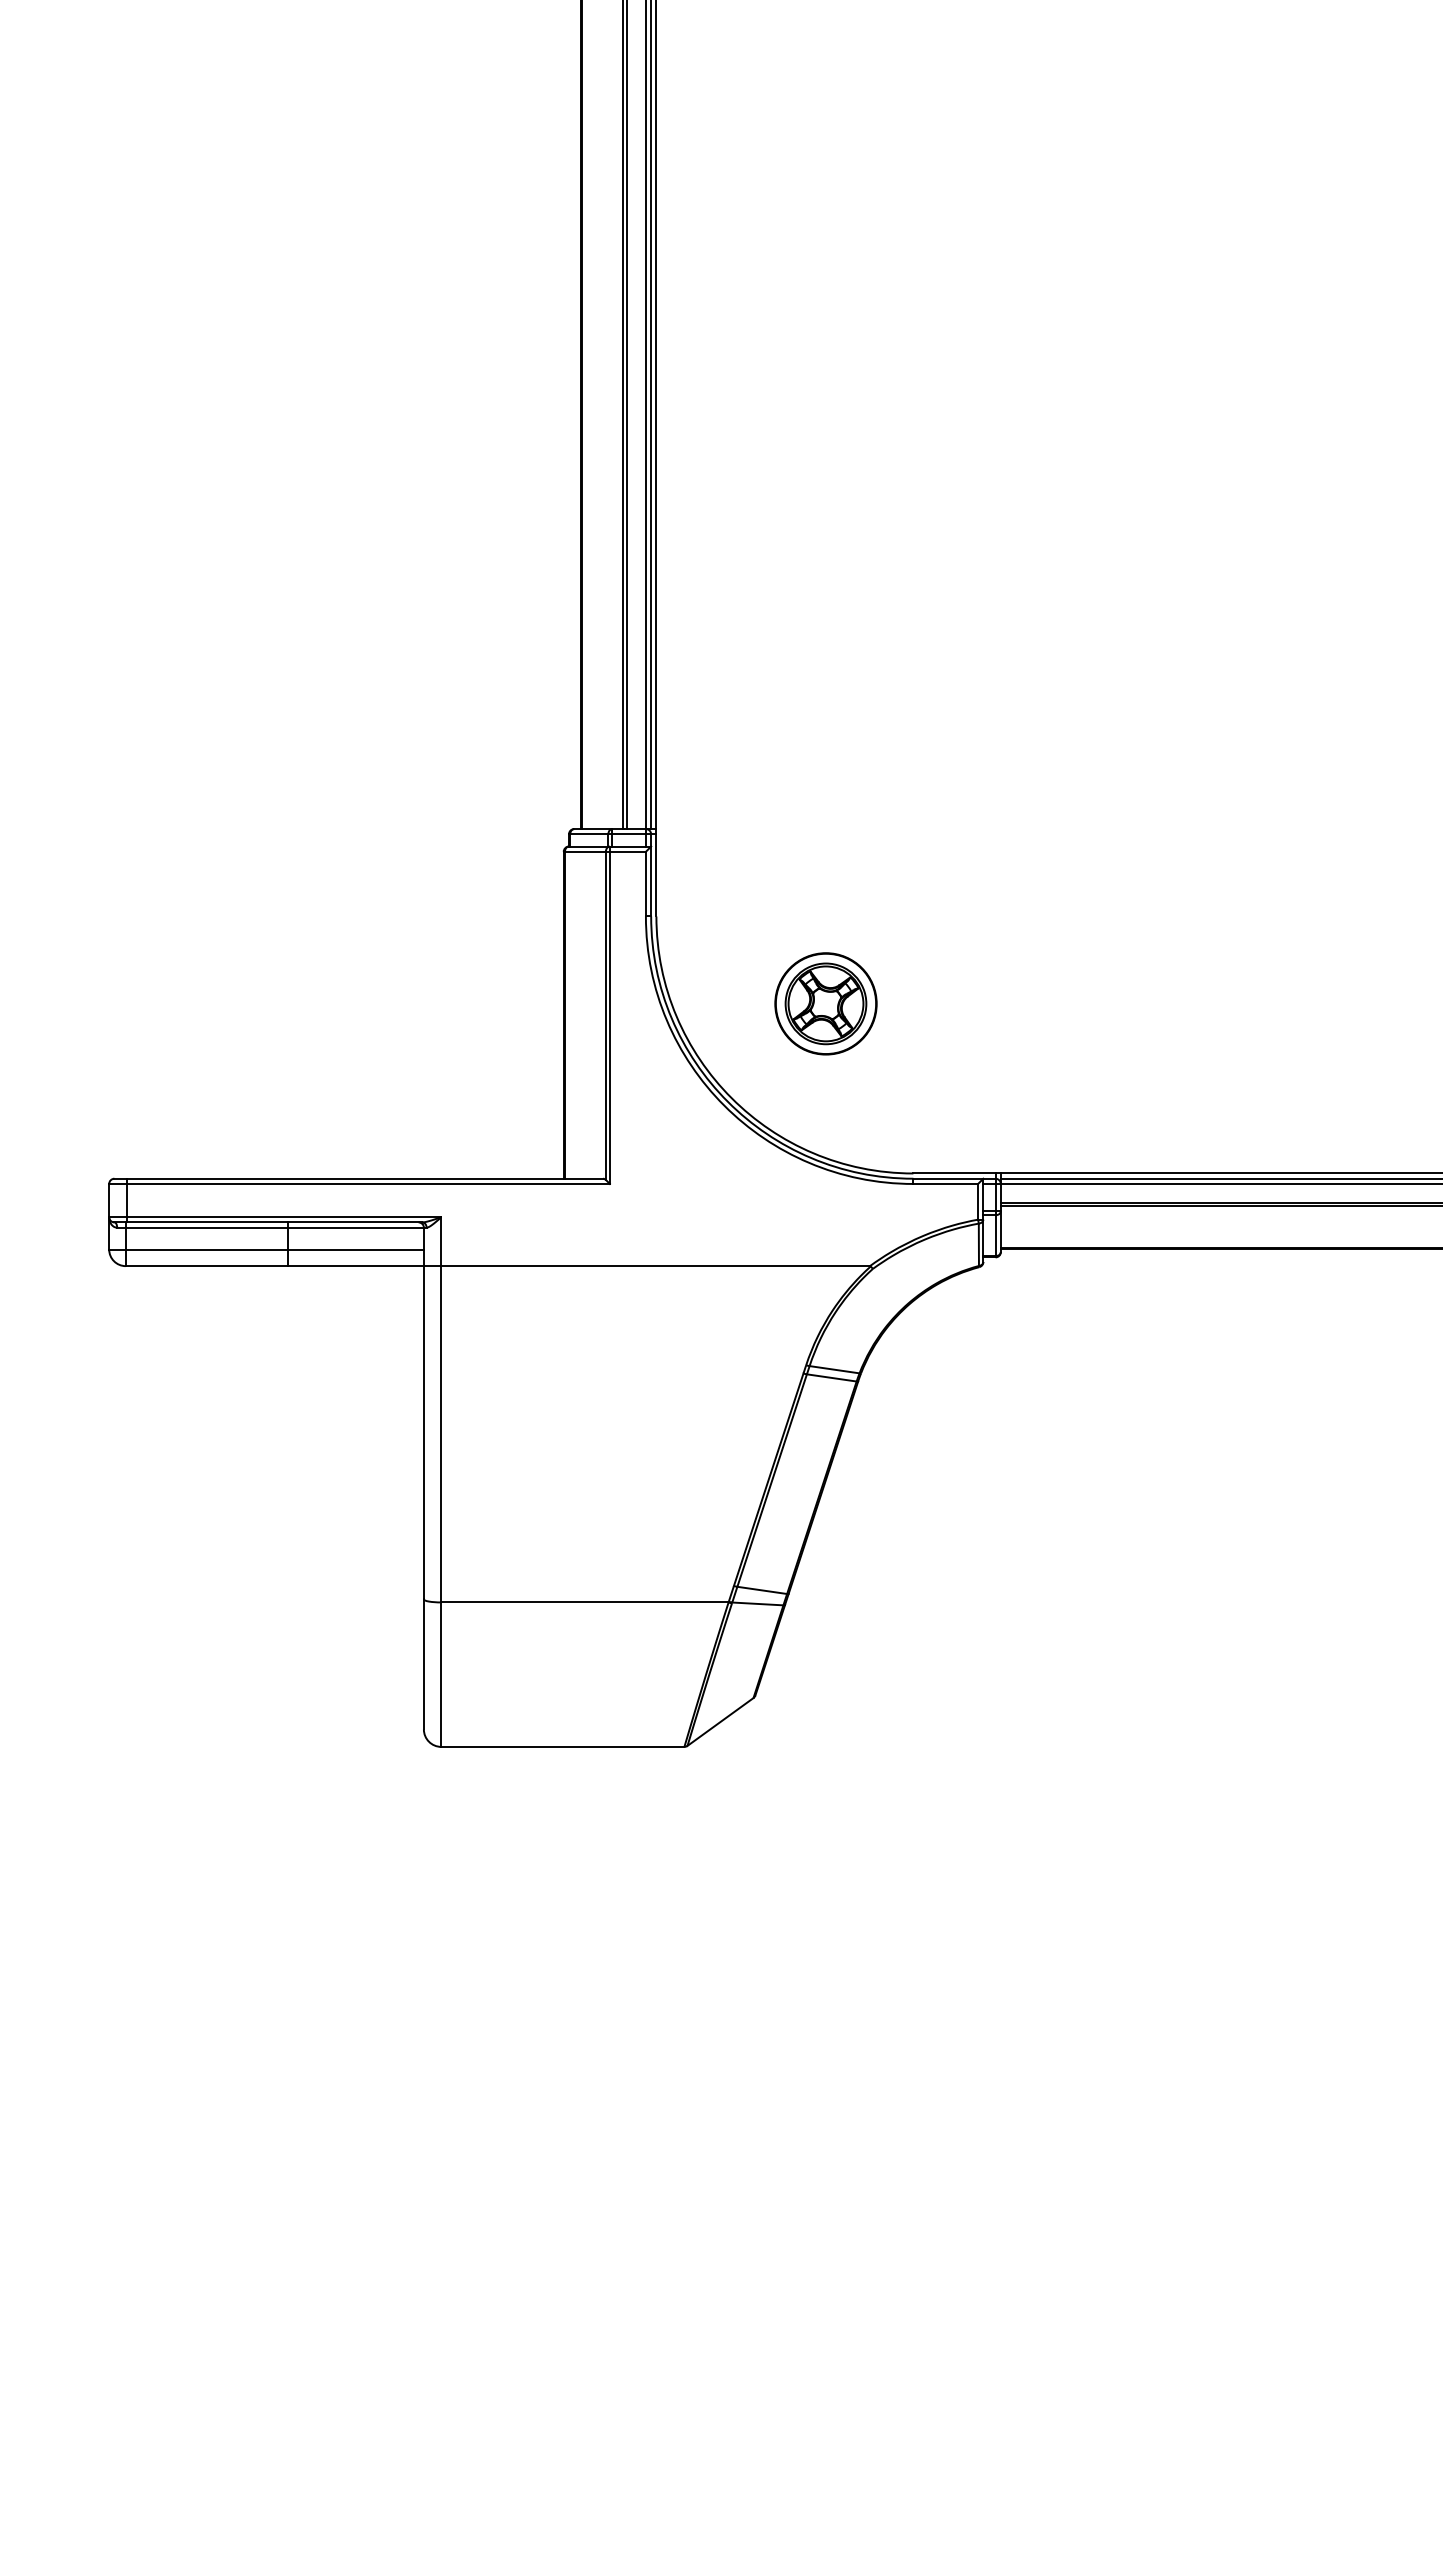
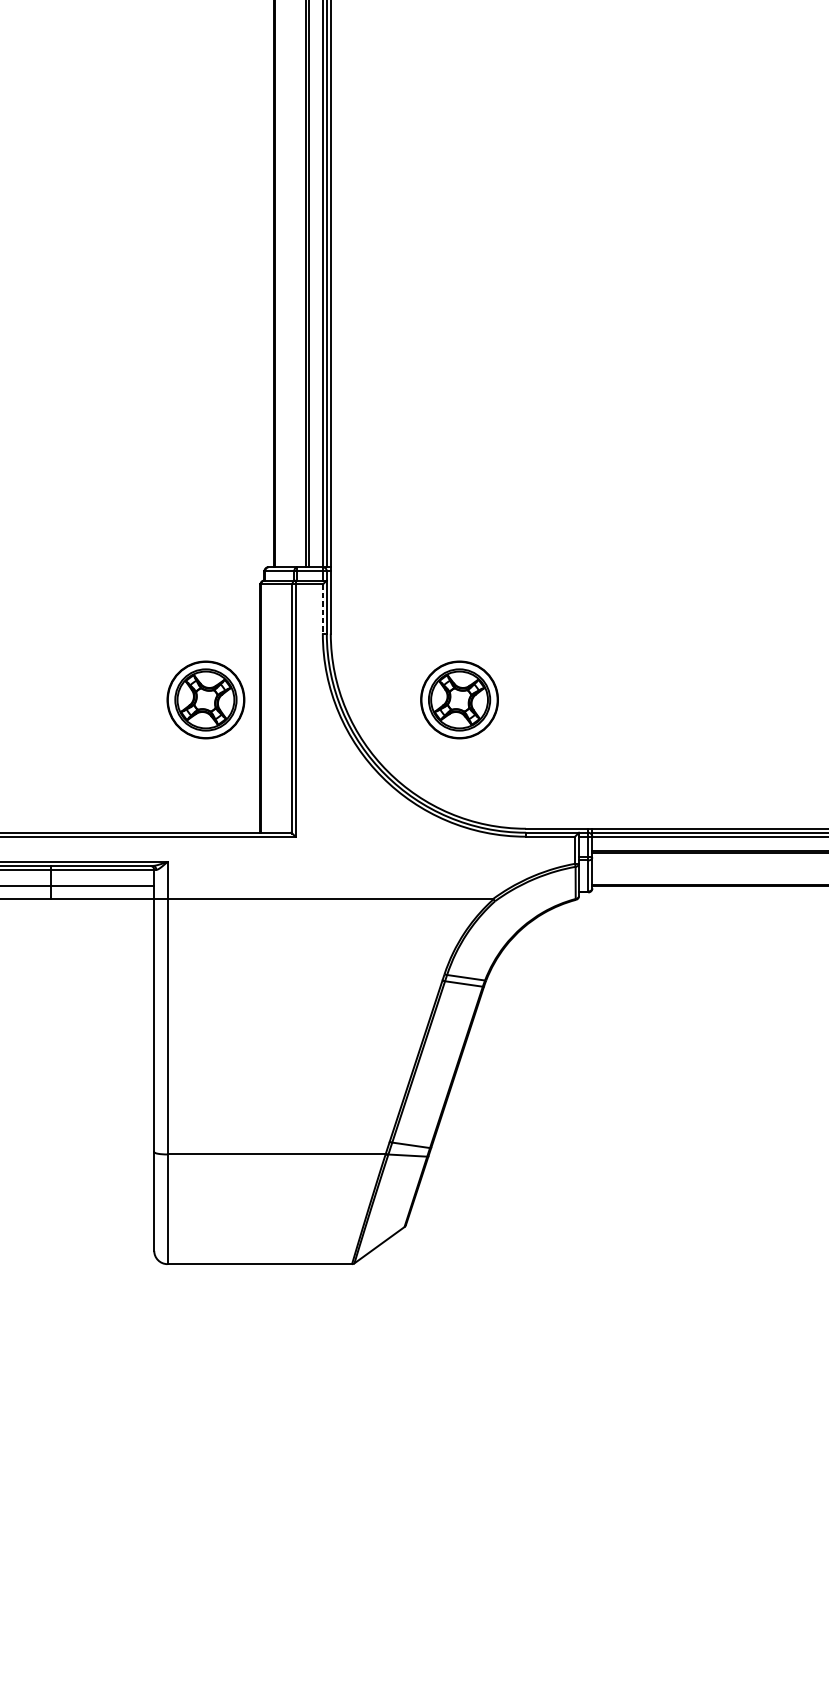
line: (645, 884) -> (322, 609), solid -> dashed
part: (491, 1003) -> (205, 699), added

